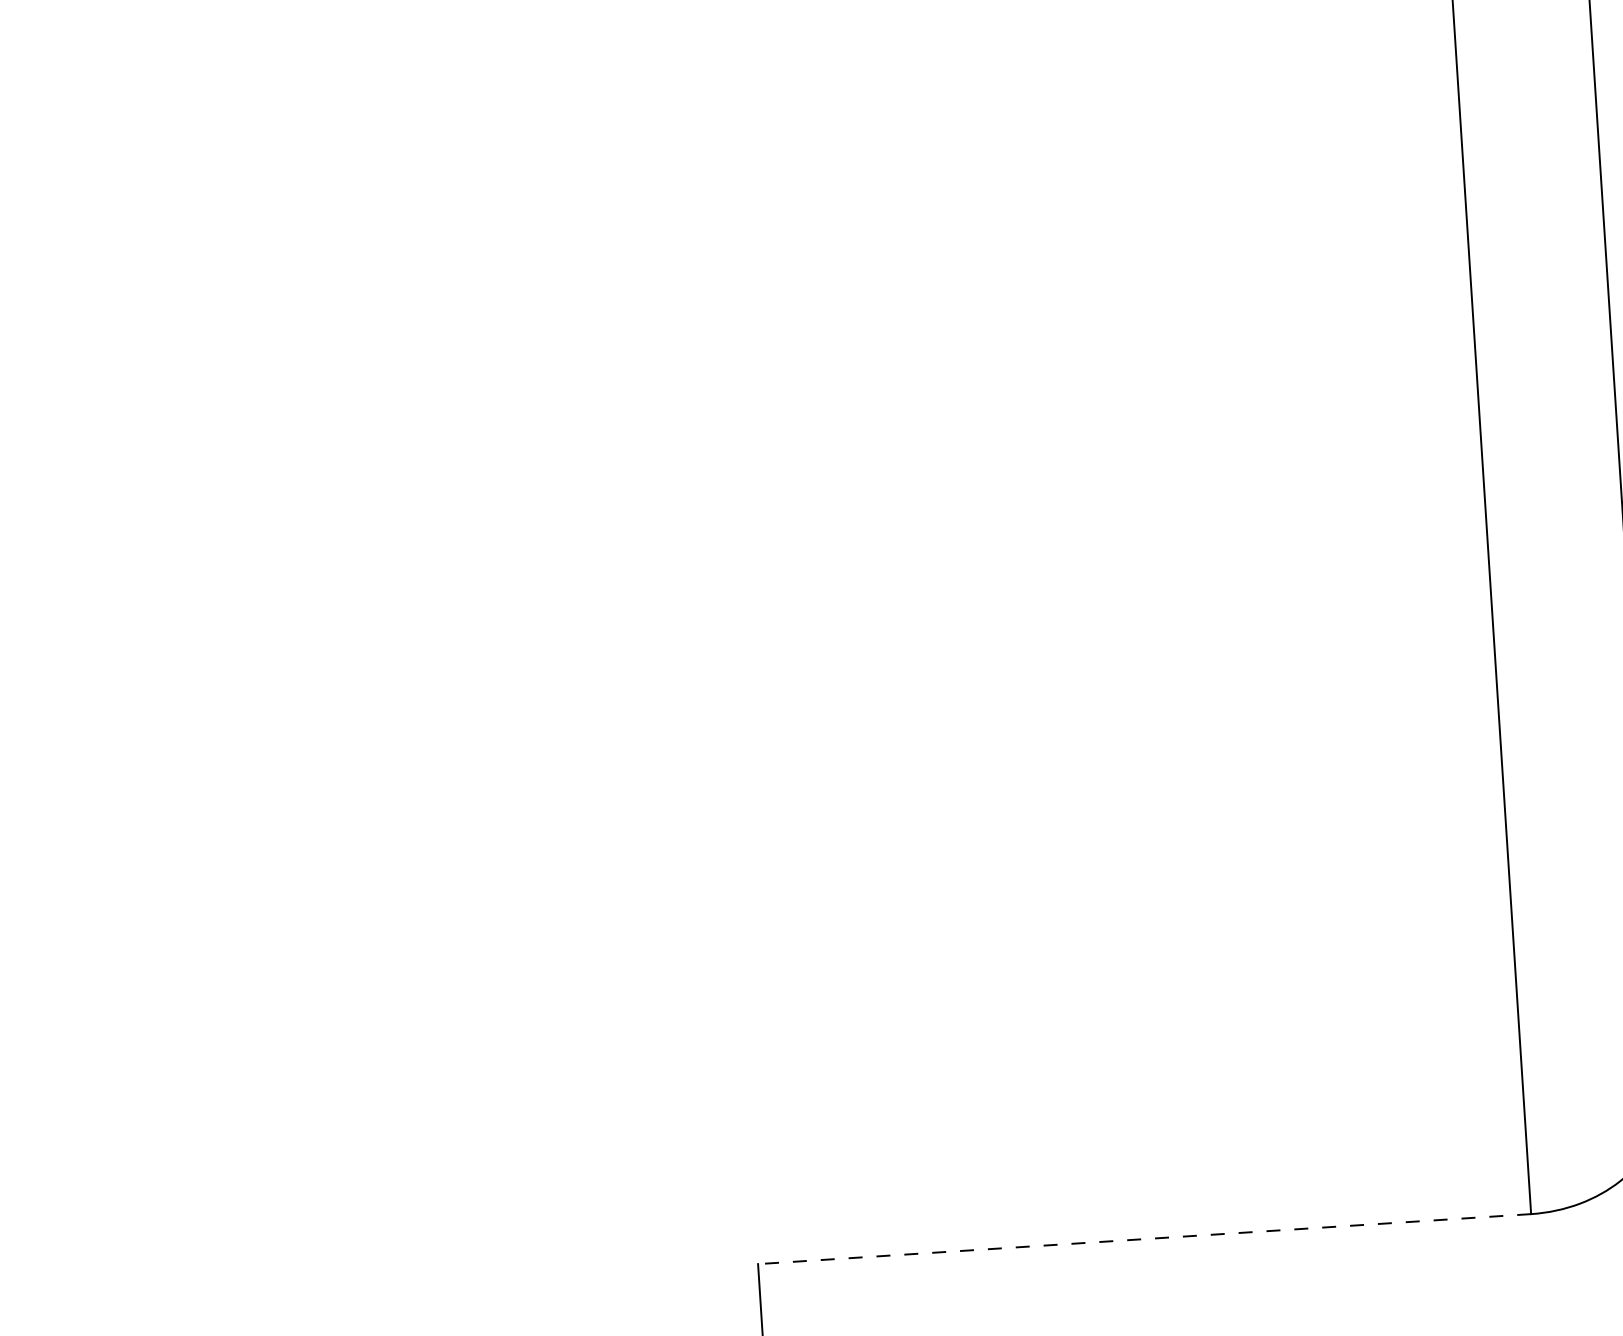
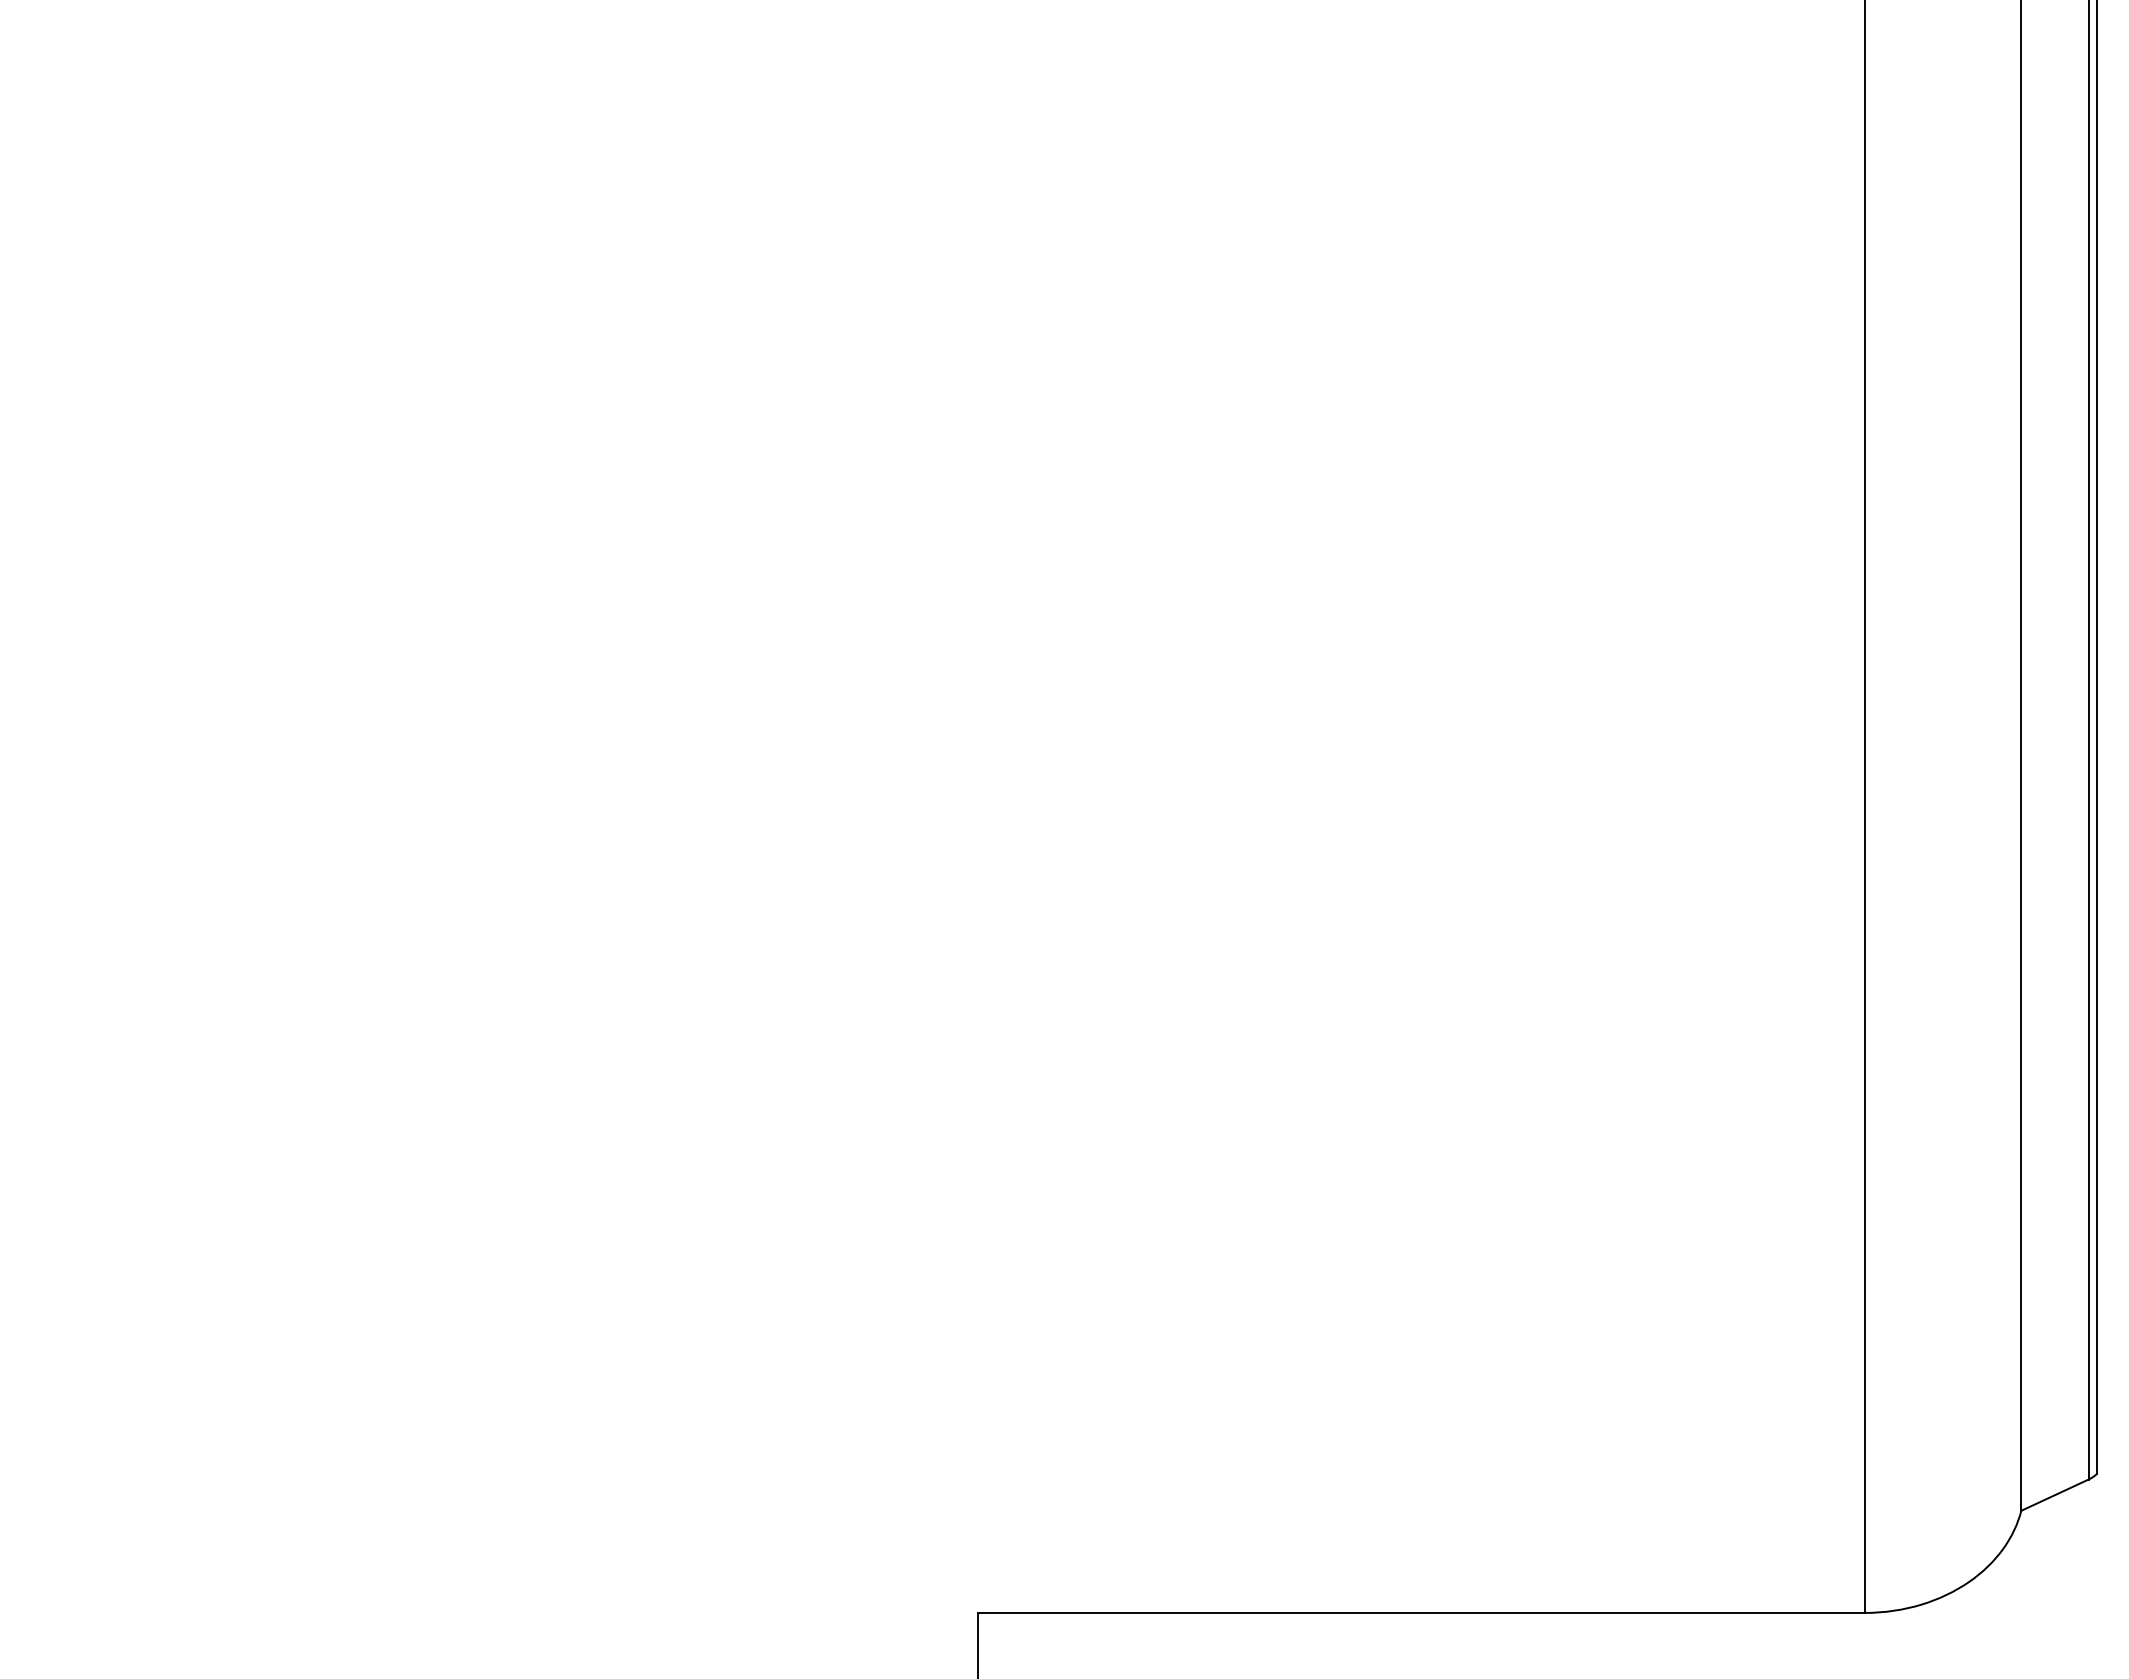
line: (1144, 1238) -> (1421, 1612), dashed -> solid

